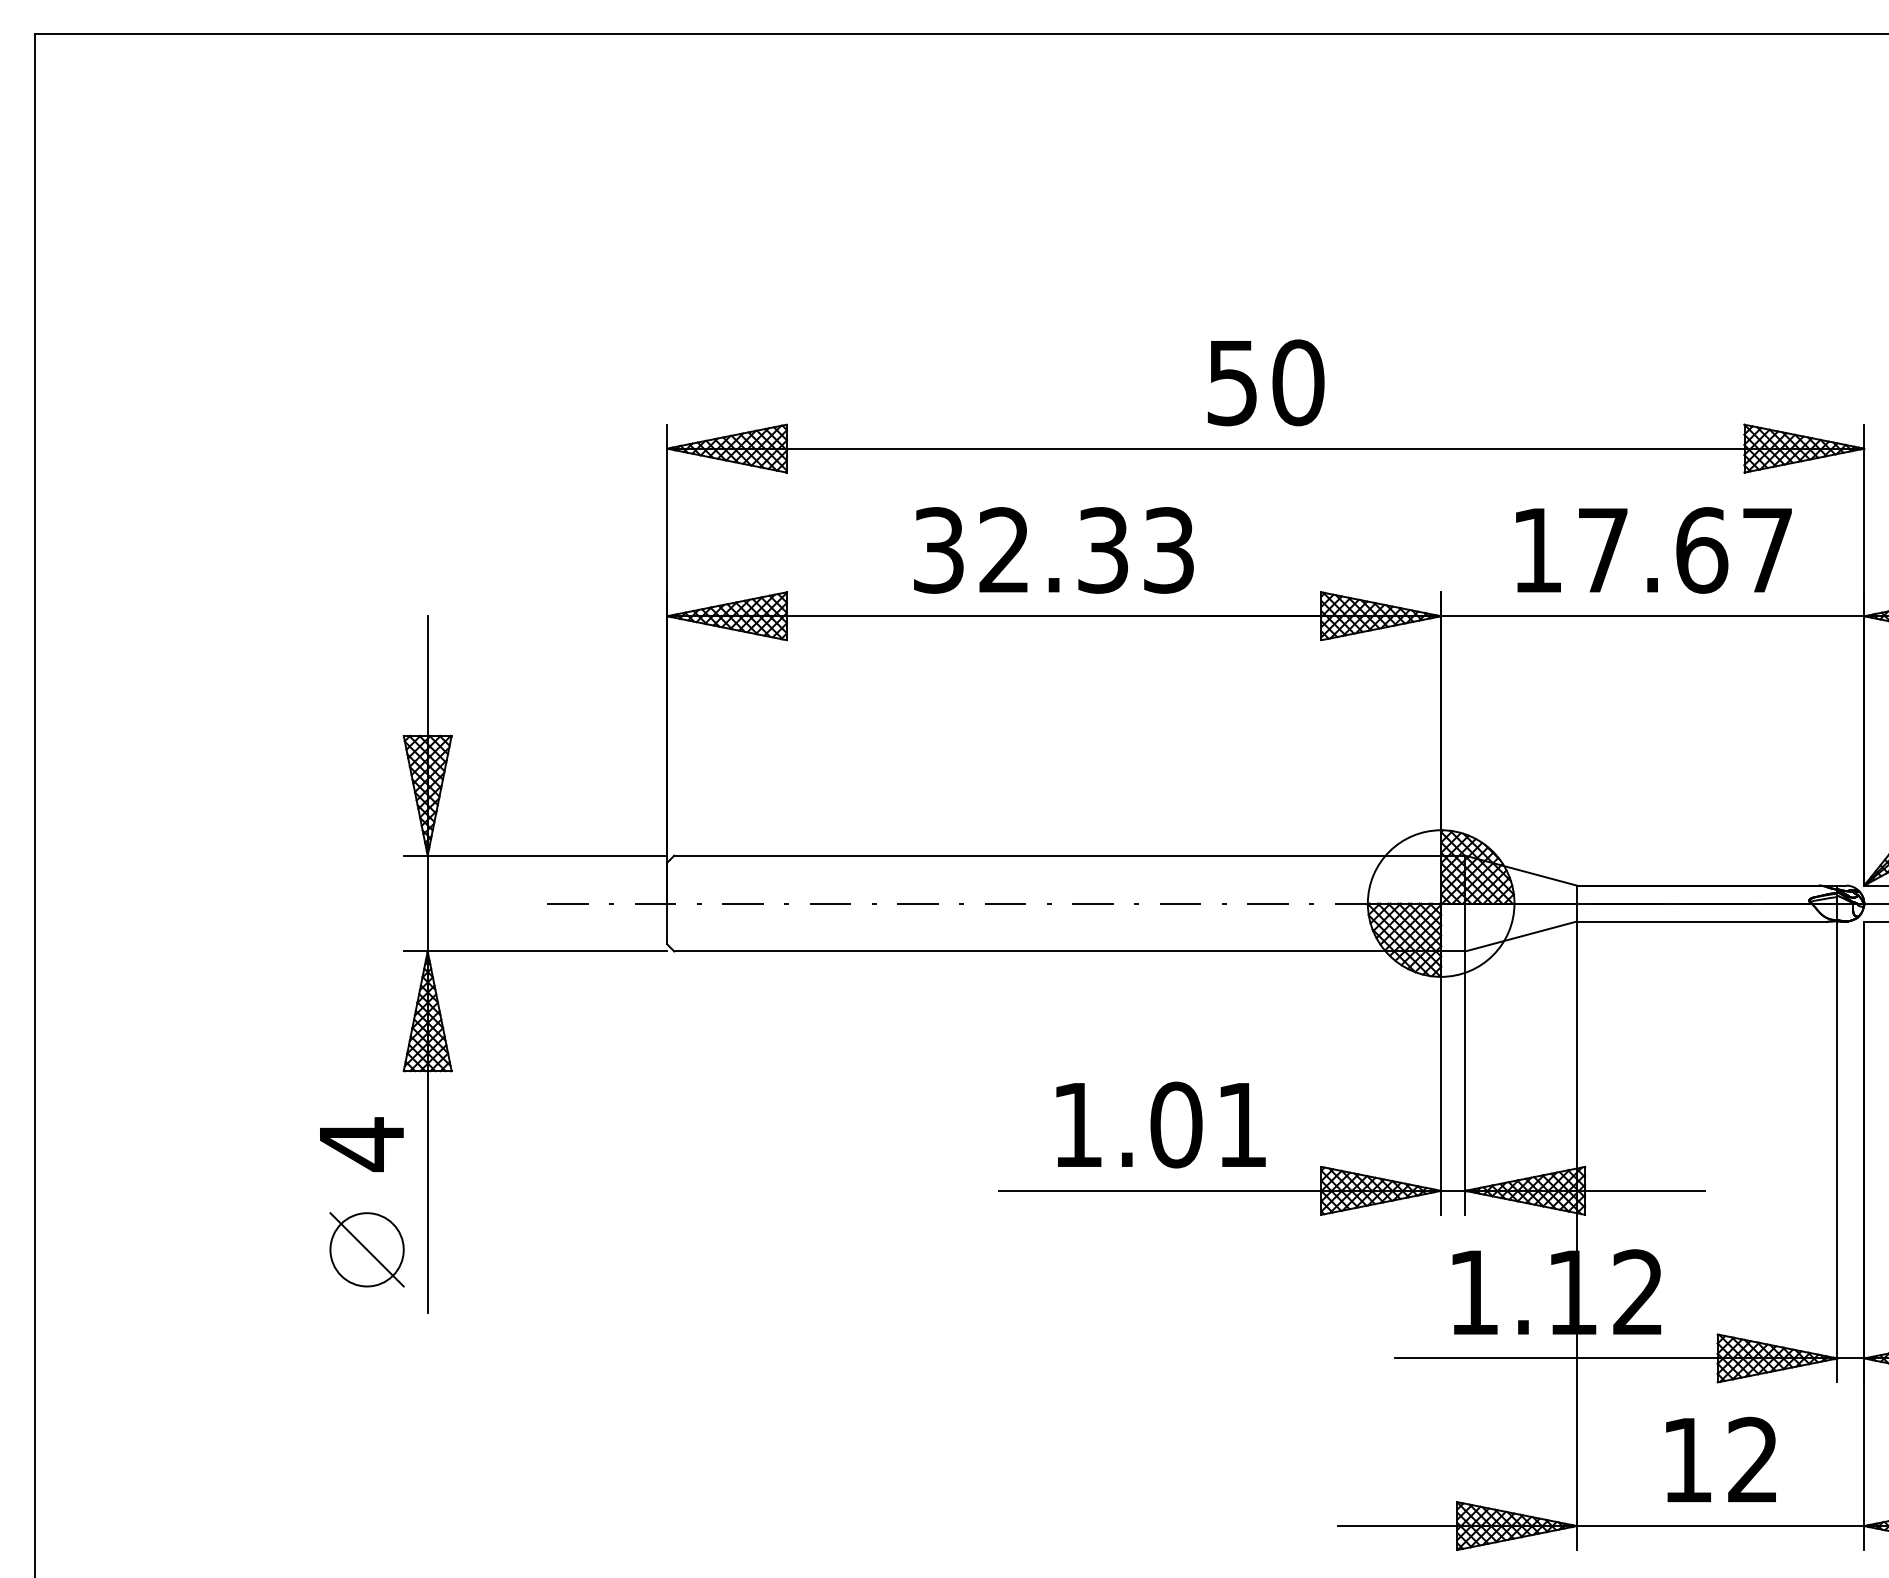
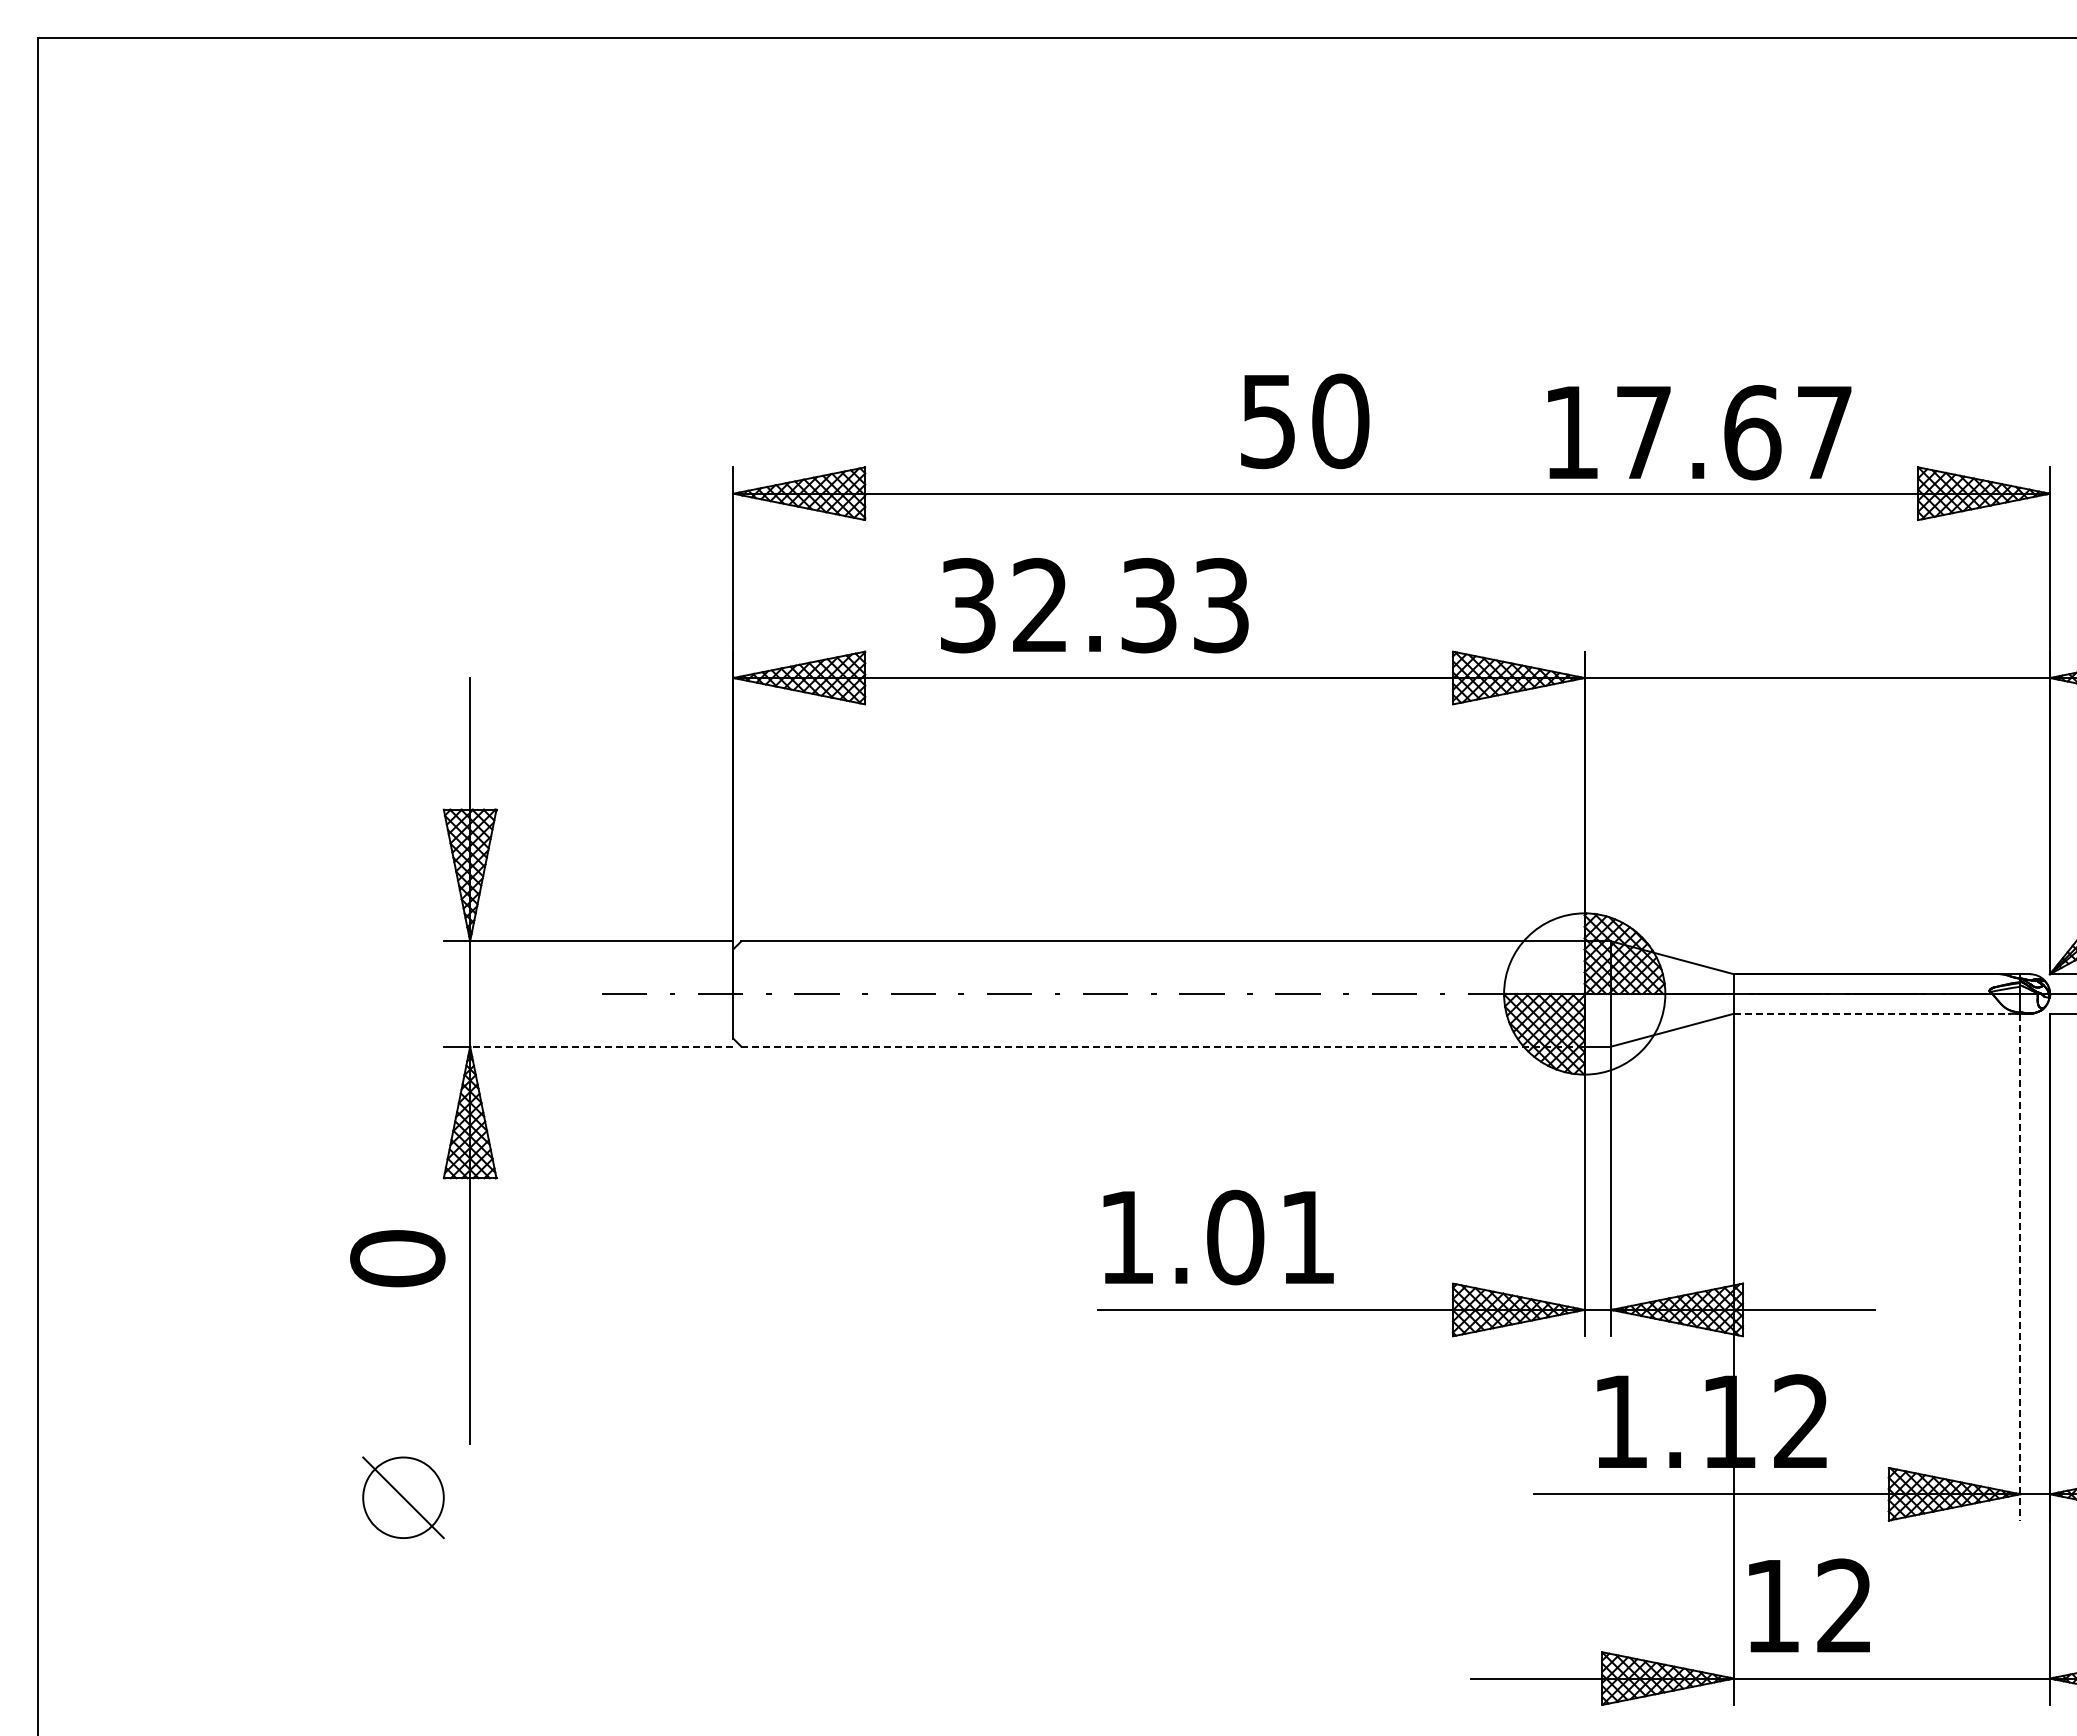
text: (1266, 382) -> (1305, 421), moved
text: (1053, 550) -> (1094, 605), moved
text: (1653, 550) -> (1699, 432), moved
line: (1701, 921) -> (1871, 1013), solid -> dashed
line: (547, 951) -> (601, 1046), solid -> dashed
line: (1058, 951) -> (1163, 1046), solid -> dashed
text: (1160, 1124) -> (1218, 1237), moved
text: (361, 1144) -> (397, 1258), 4 -> 0
line: (1837, 1152) -> (2020, 1267), solid -> dashed
part: (367, 1249) -> (403, 1497), moved
text: (1721, 1459) -> (1809, 1605), moved

